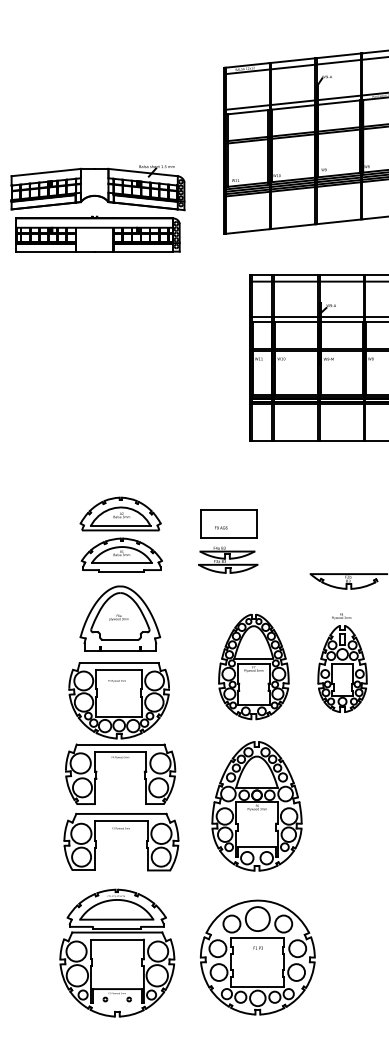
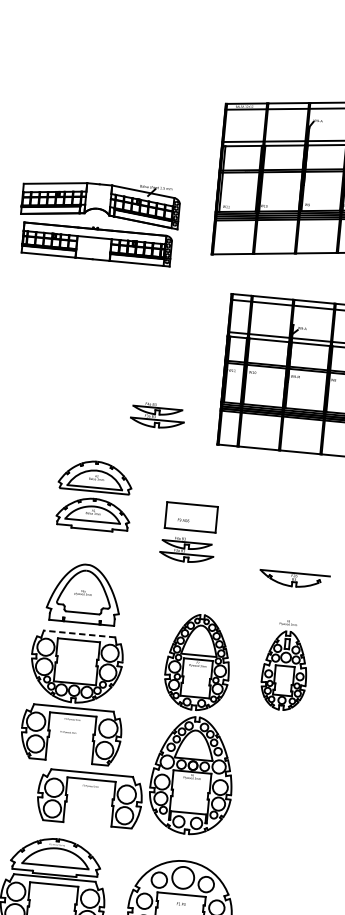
part: (182, 415) -> (158, 415), added
part: (120, 534) -> (93, 495), moved
part: (342, 662) -> (285, 664), moved
line: (118, 663) -> (78, 634), solid -> dashed
part: (253, 666) -> (197, 662), moved
text: (116, 680) -> (67, 732), moved
part: (121, 829) -> (90, 787), moved

